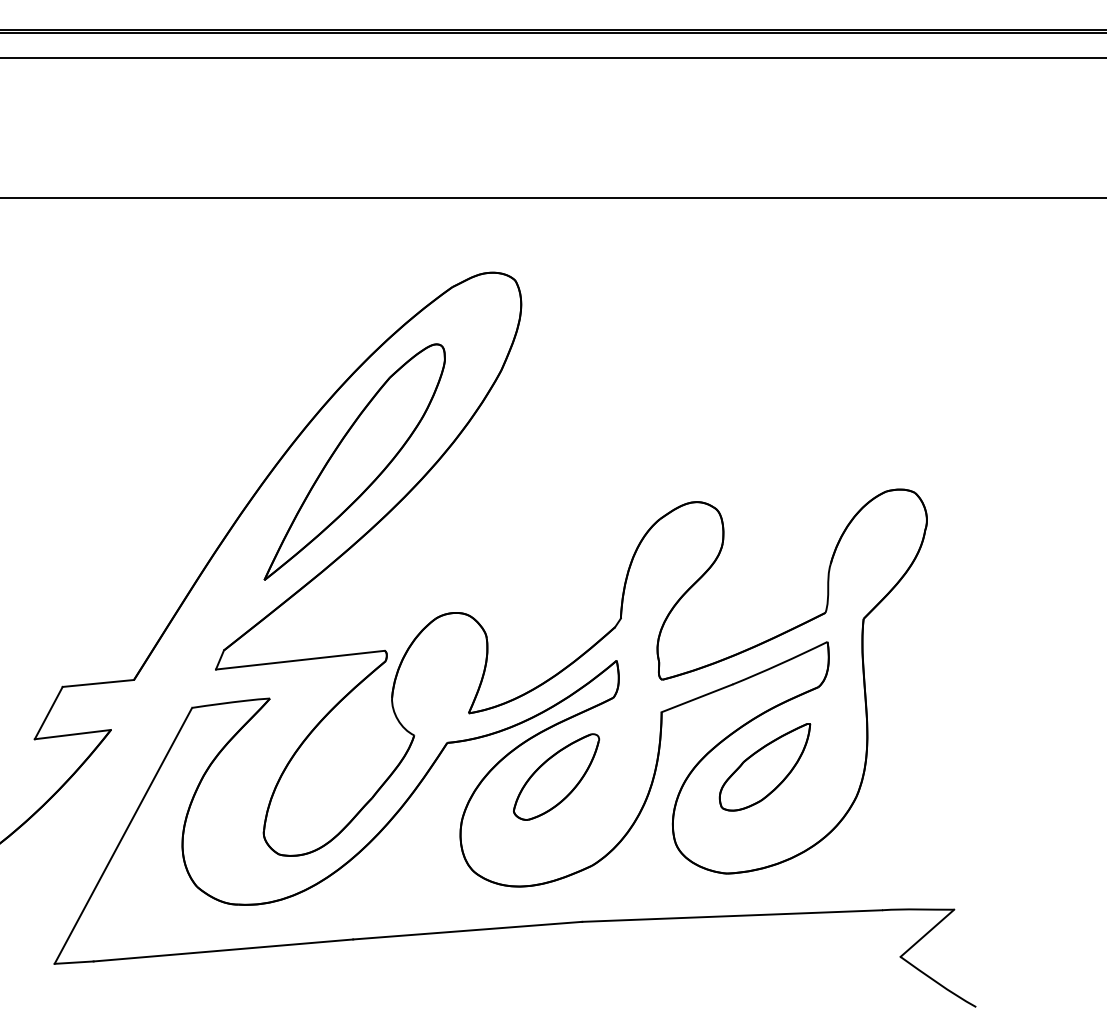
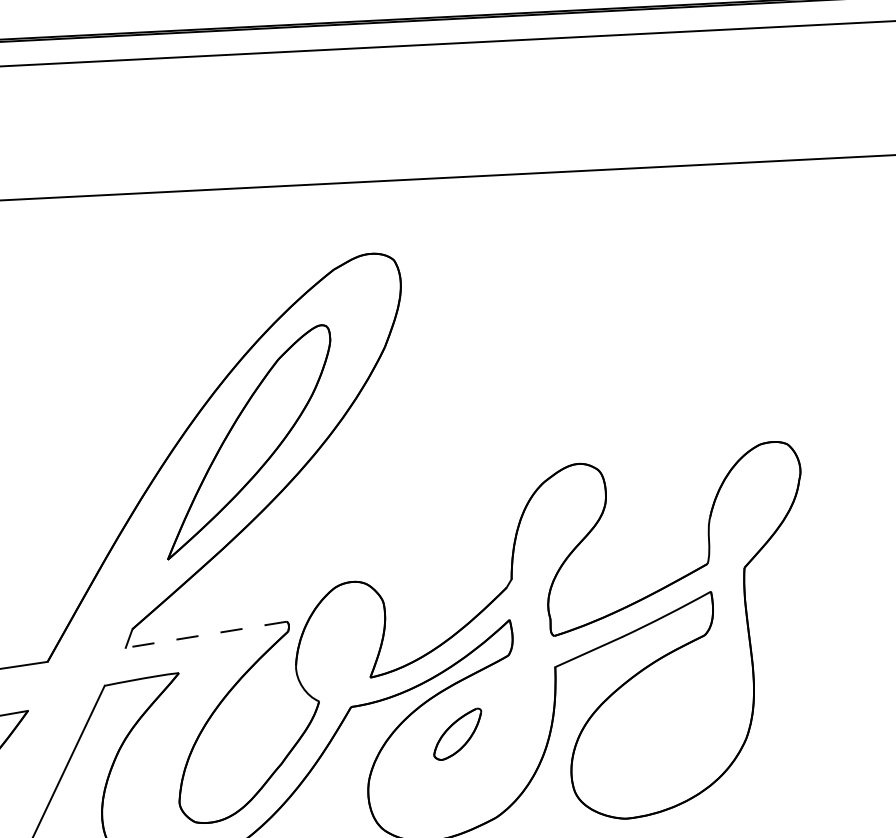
line: (300, 660) -> (206, 635), solid -> dashed
part: (764, 767) -> (656, 715), removed
part: (556, 776) -> (457, 733), size x0.6

